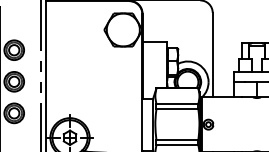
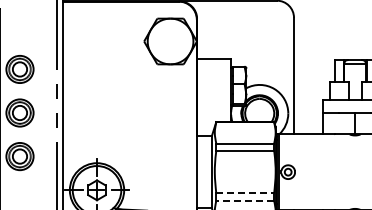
line: (177, 140) -> (245, 193), solid -> dashed
line: (177, 145) -> (245, 200), solid -> dashed

